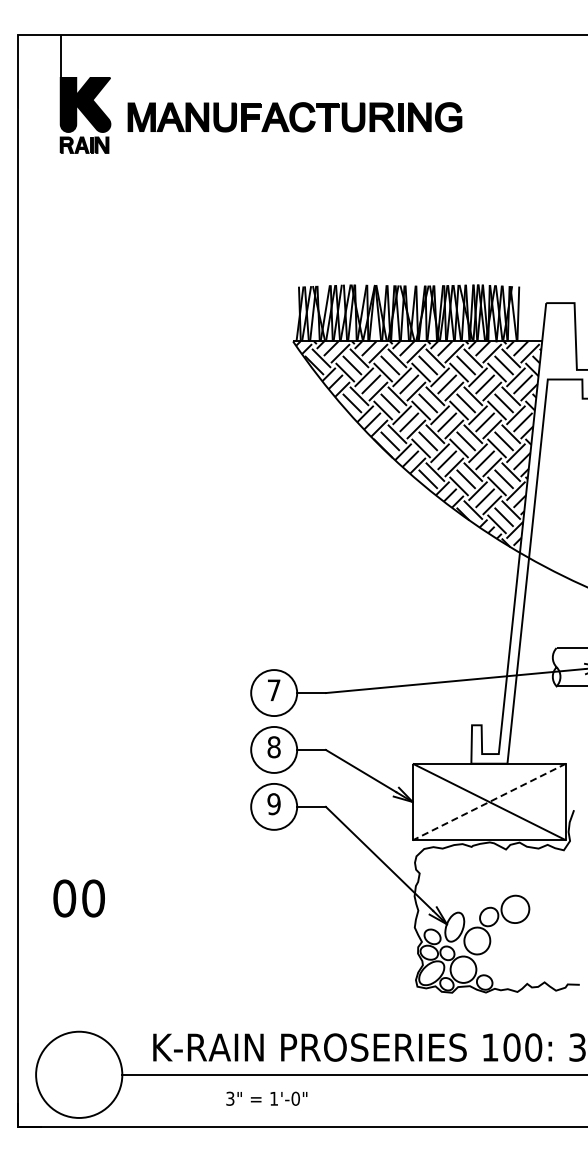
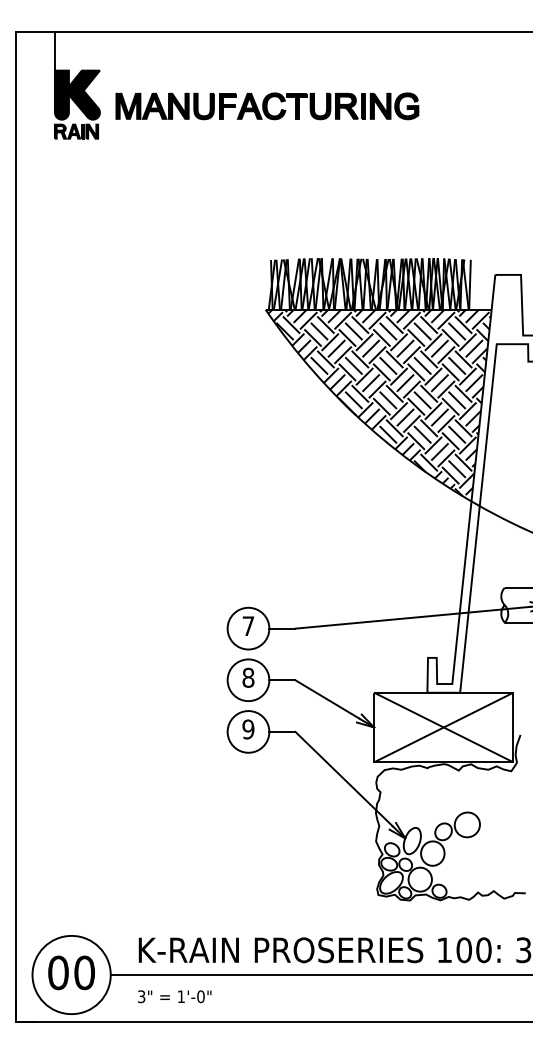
line: (489, 802) -> (443, 727), dashed -> solid
text: (78, 898) -> (70, 972), moved
text: (266, 1098) -> (174, 996), moved

